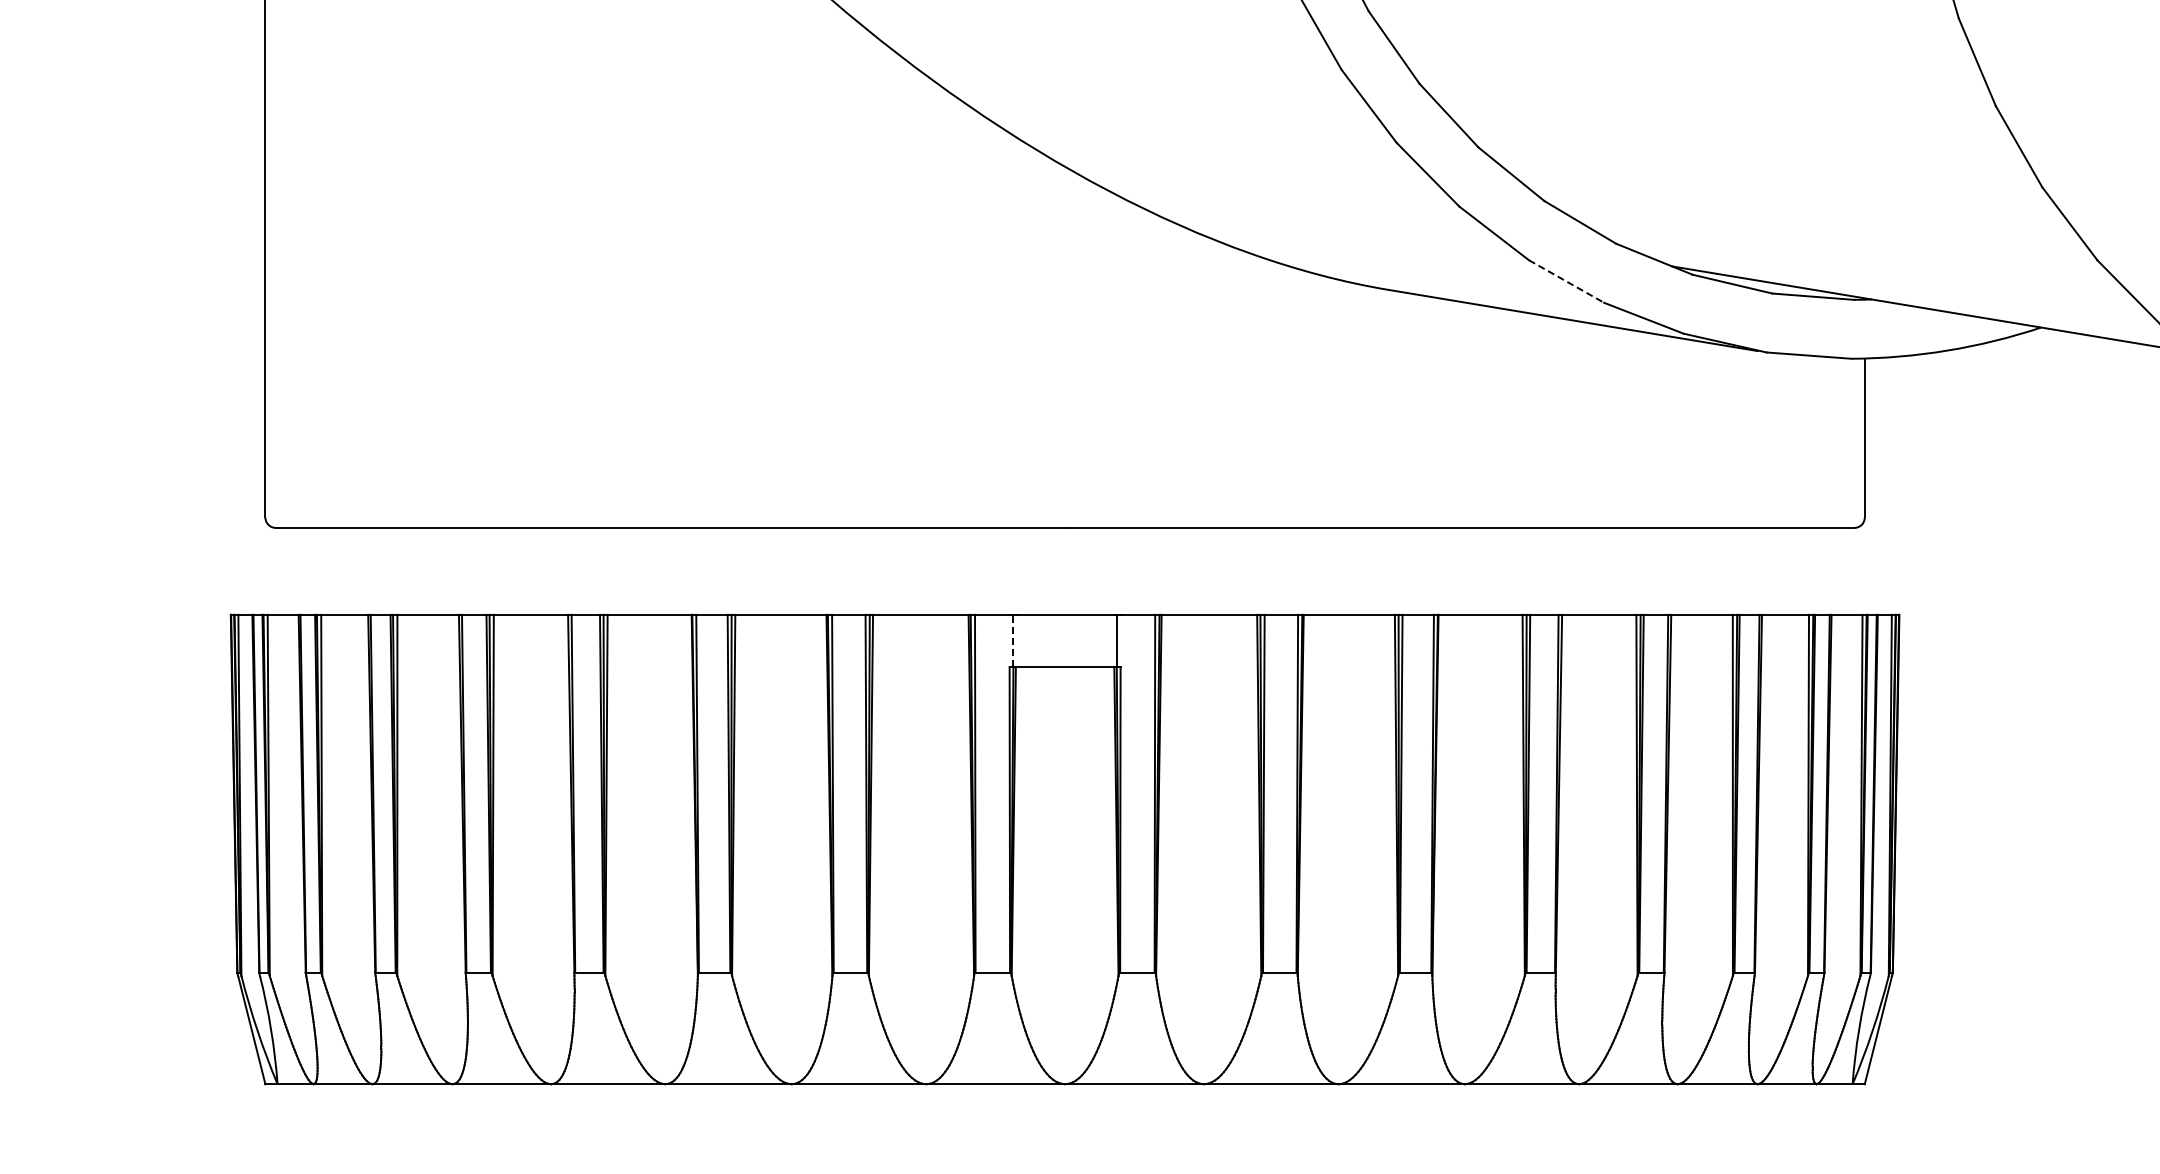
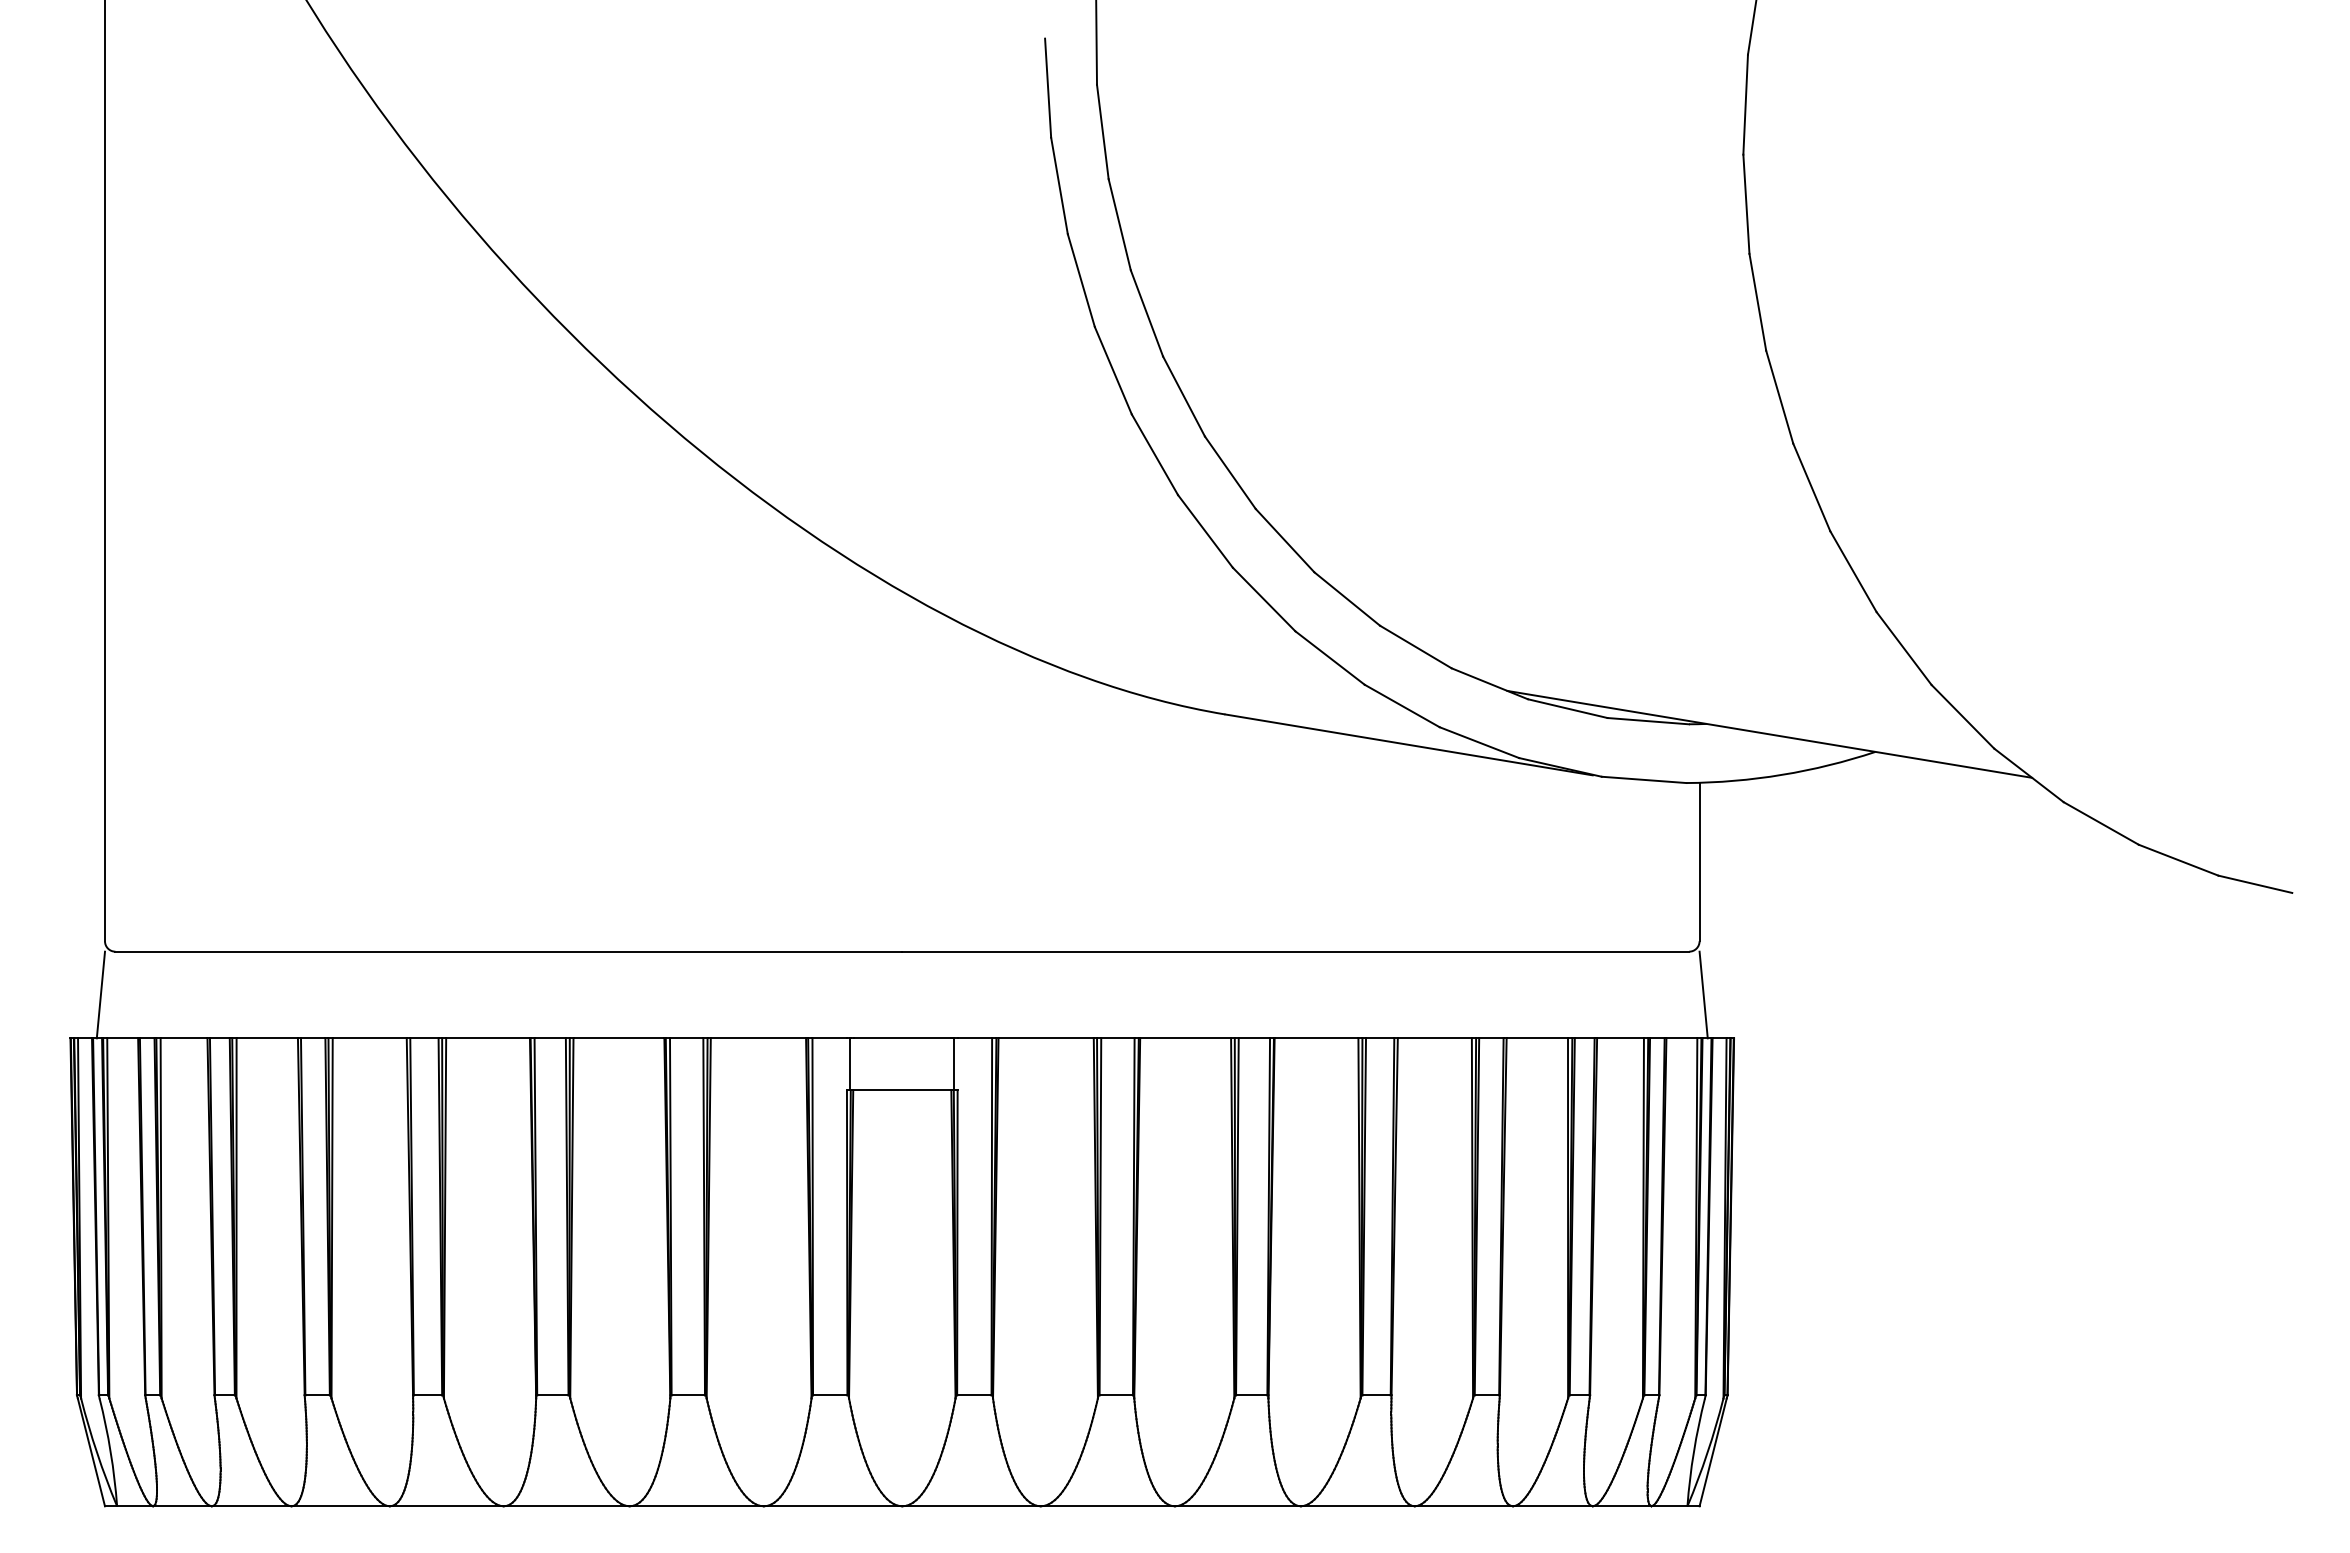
line: (1566, 282) -> (1402, 706), dashed -> solid
line: (260, 570) -> (100, 994), added
line: (1868, 570) -> (1703, 994), added
line: (1013, 641) -> (850, 1064), dashed -> solid

